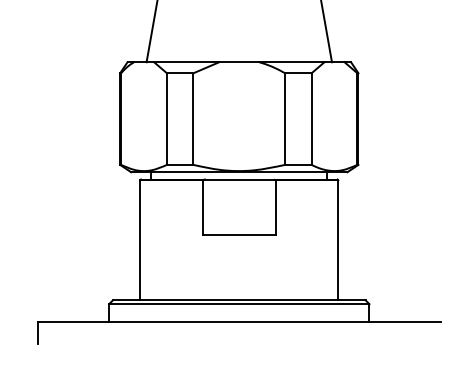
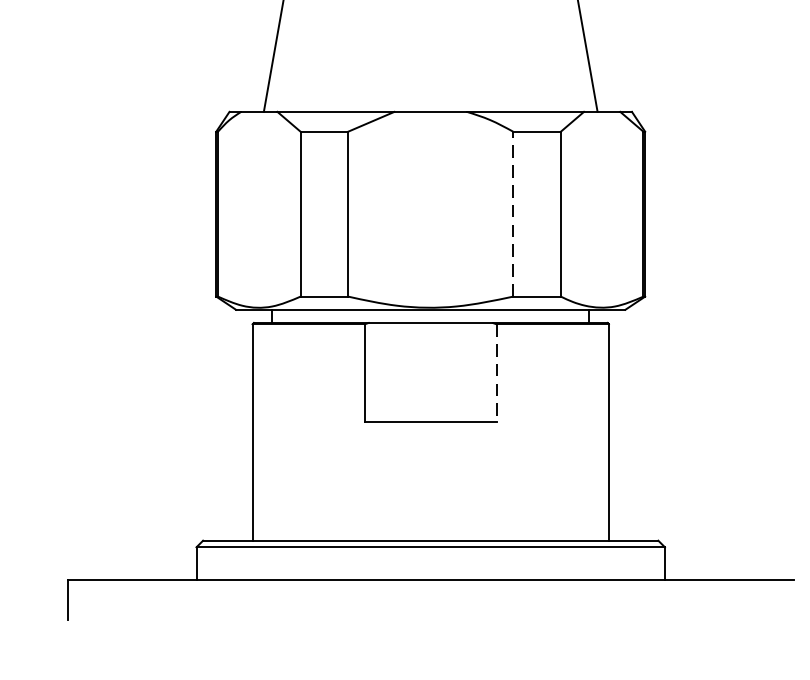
line: (285, 119) -> (513, 214), solid -> dashed
line: (275, 207) -> (495, 373), solid -> dashed

